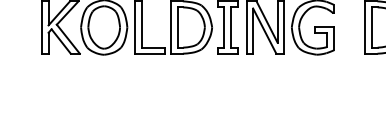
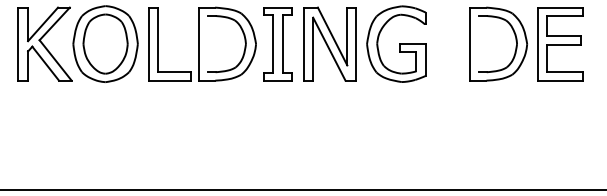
line: (178, 27) -> (208, 44), removed
line: (372, 27) -> (479, 44), removed

